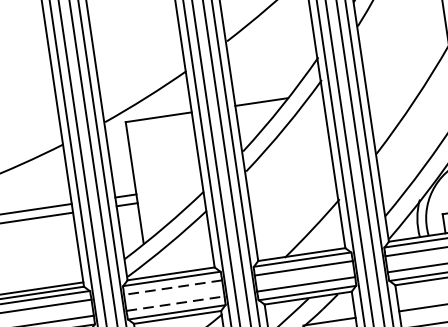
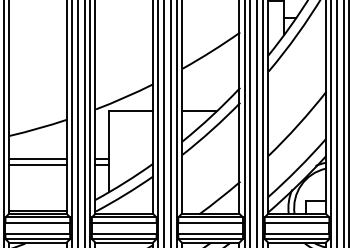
line: (171, 287) -> (123, 222), dashed -> solid
line: (175, 303) -> (124, 233), dashed -> solid

